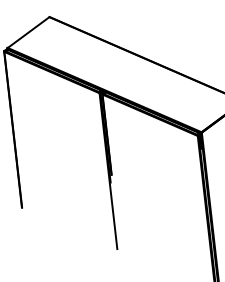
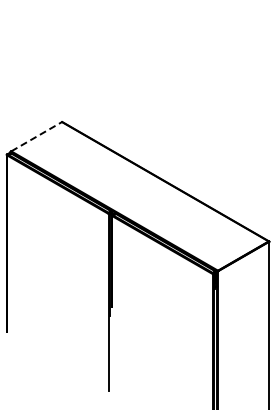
line: (29, 32) -> (37, 136), solid -> dashed

